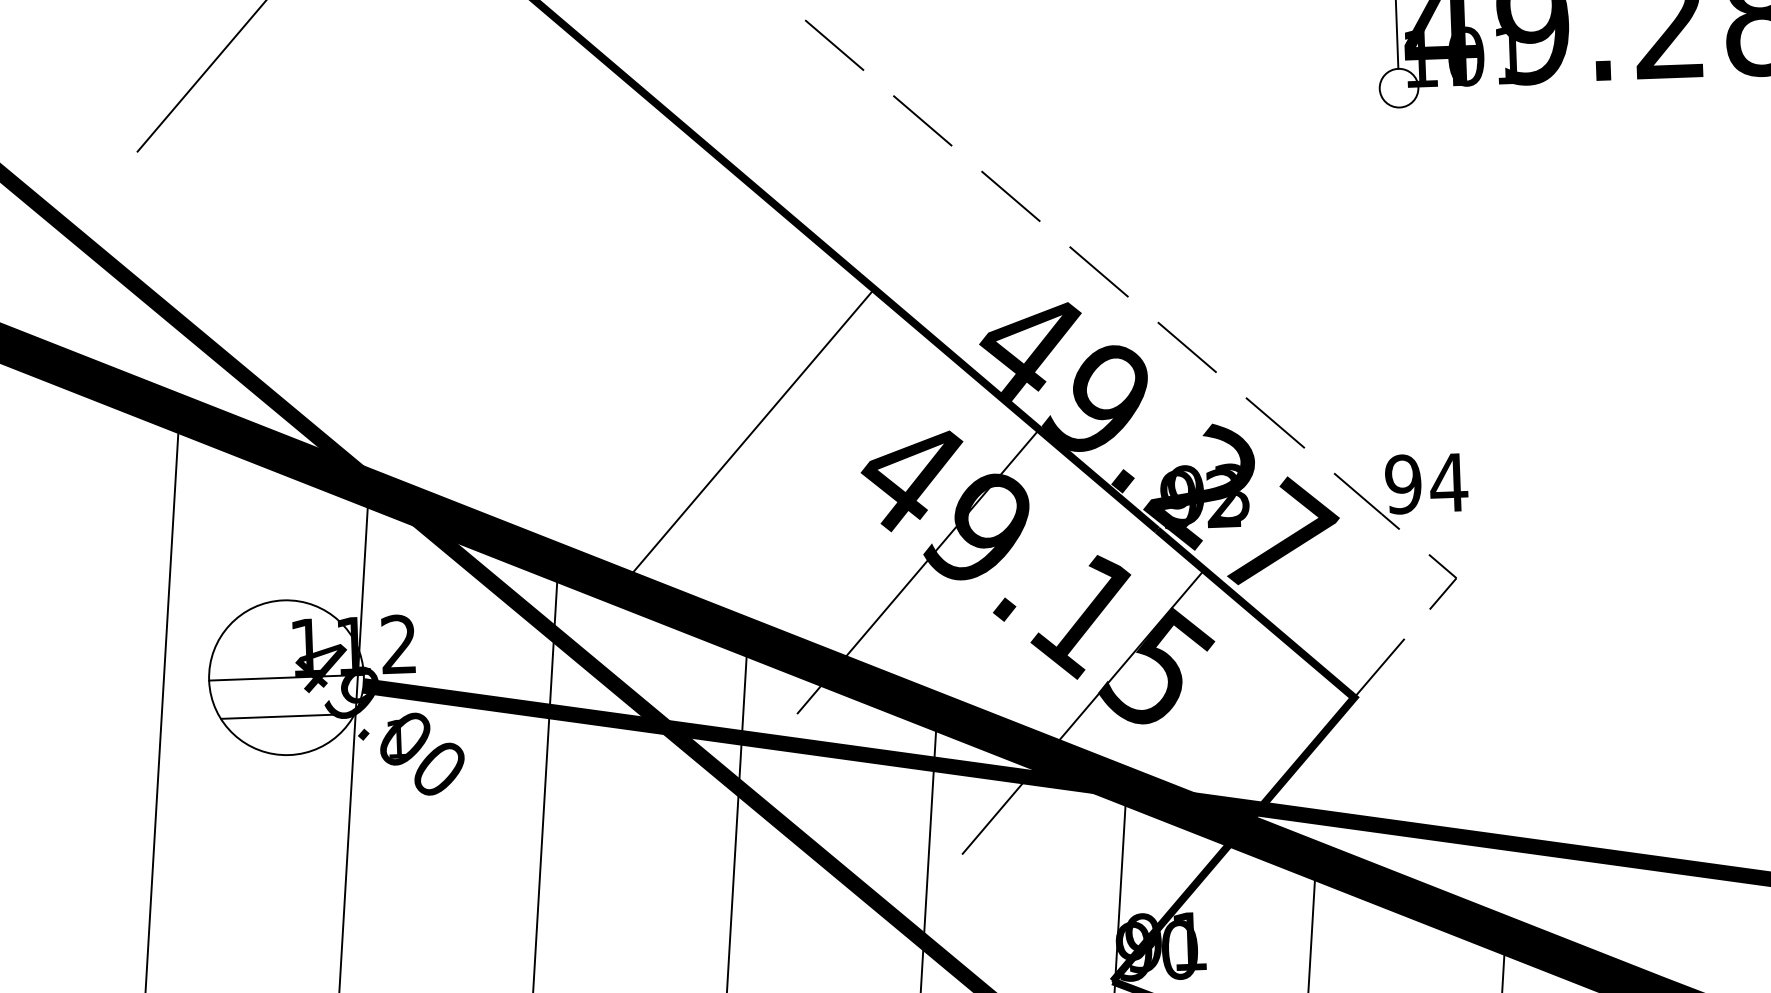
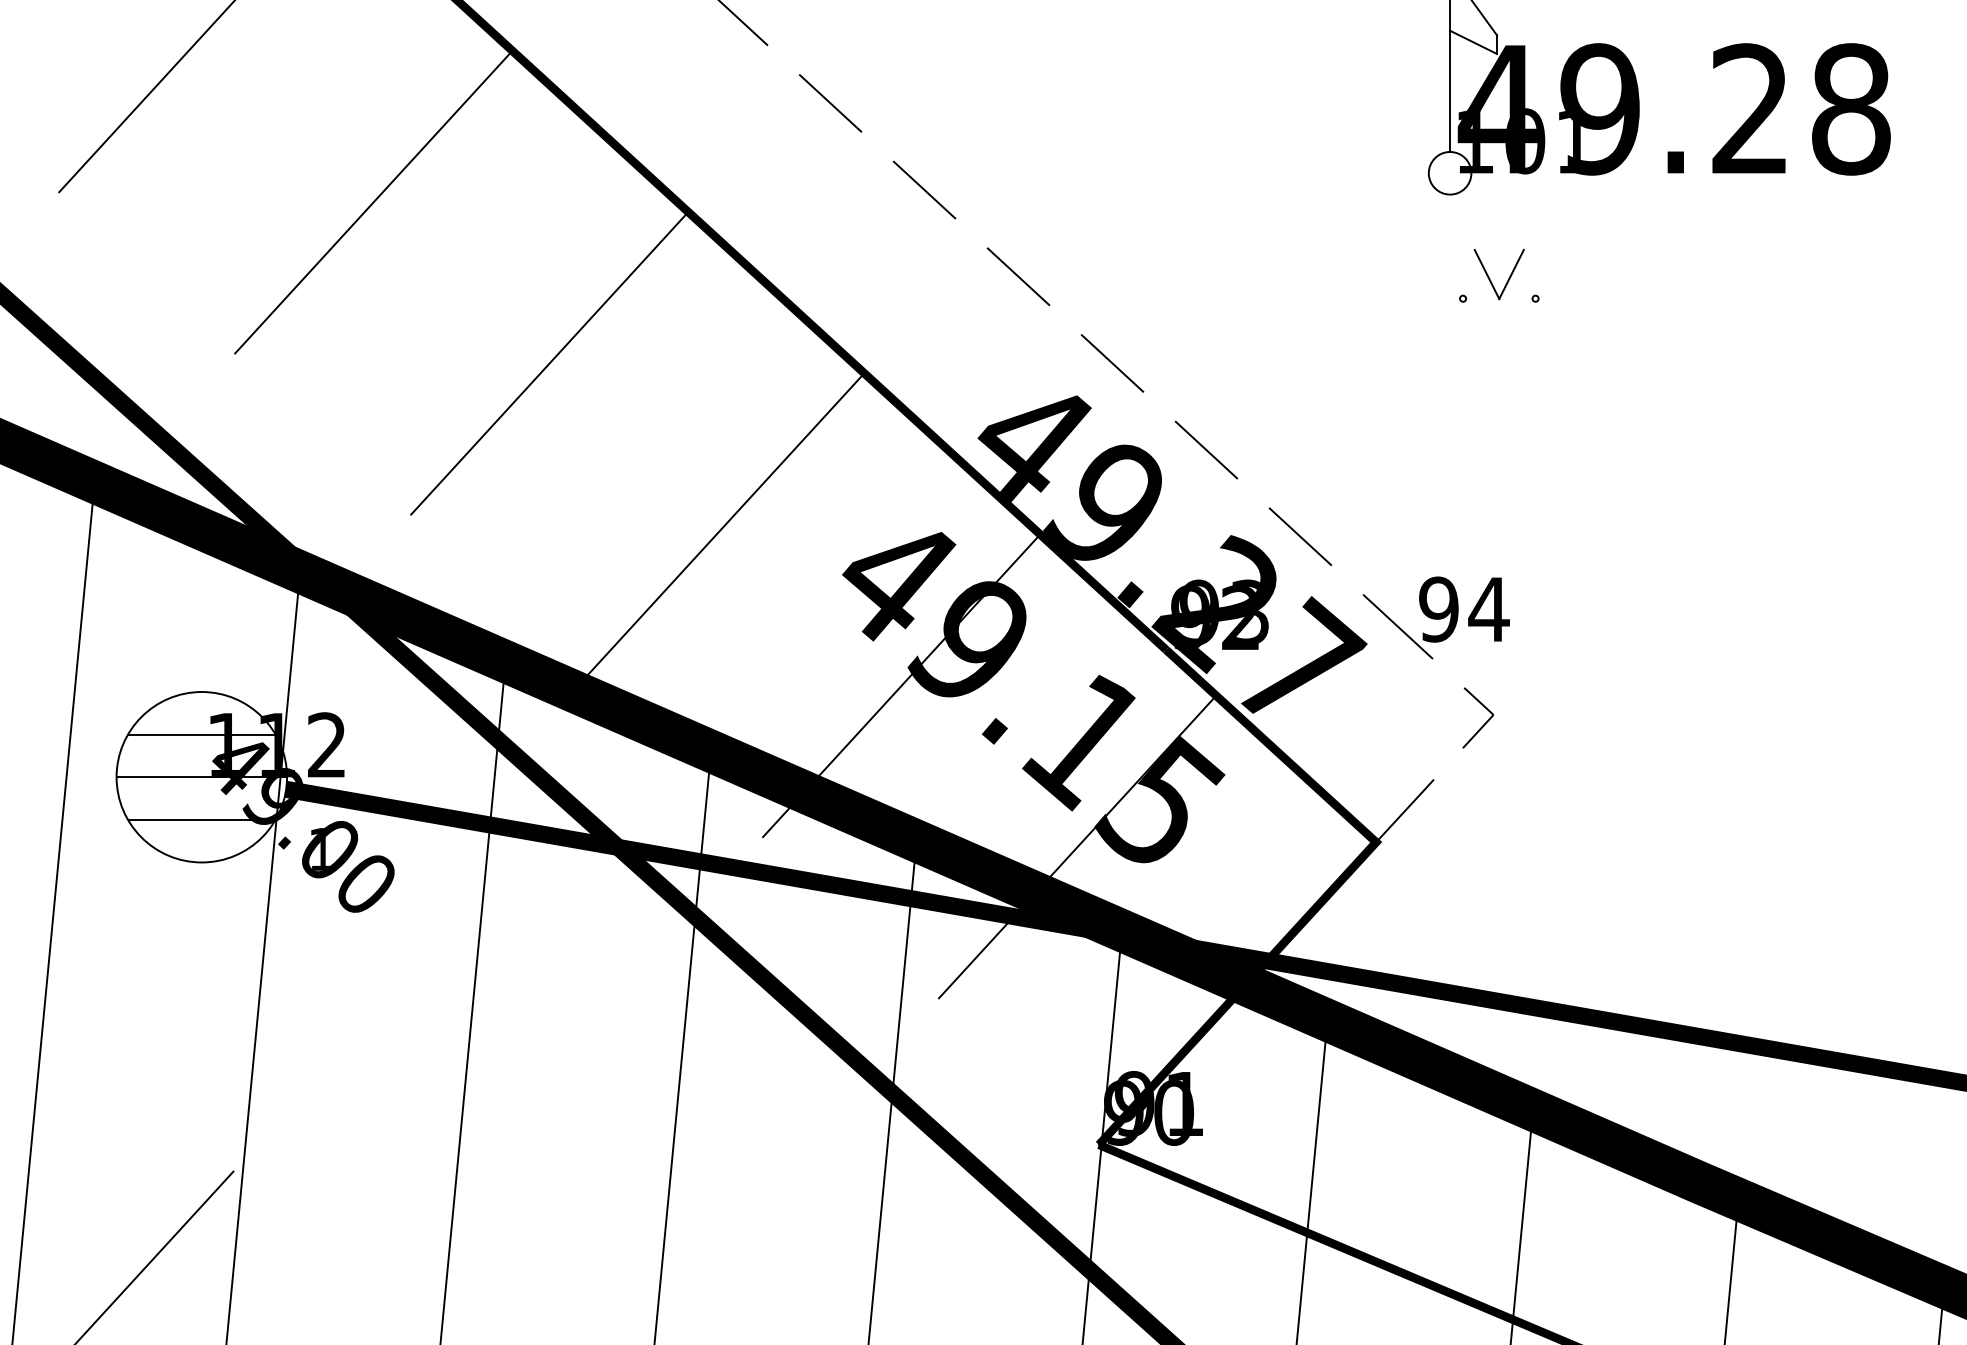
line: (423, 149) -> (373, 201), added
part: (1440, 184) -> (1491, 280), added
line: (588, 290) -> (549, 363), added
line: (284, 638) -> (201, 734), added

